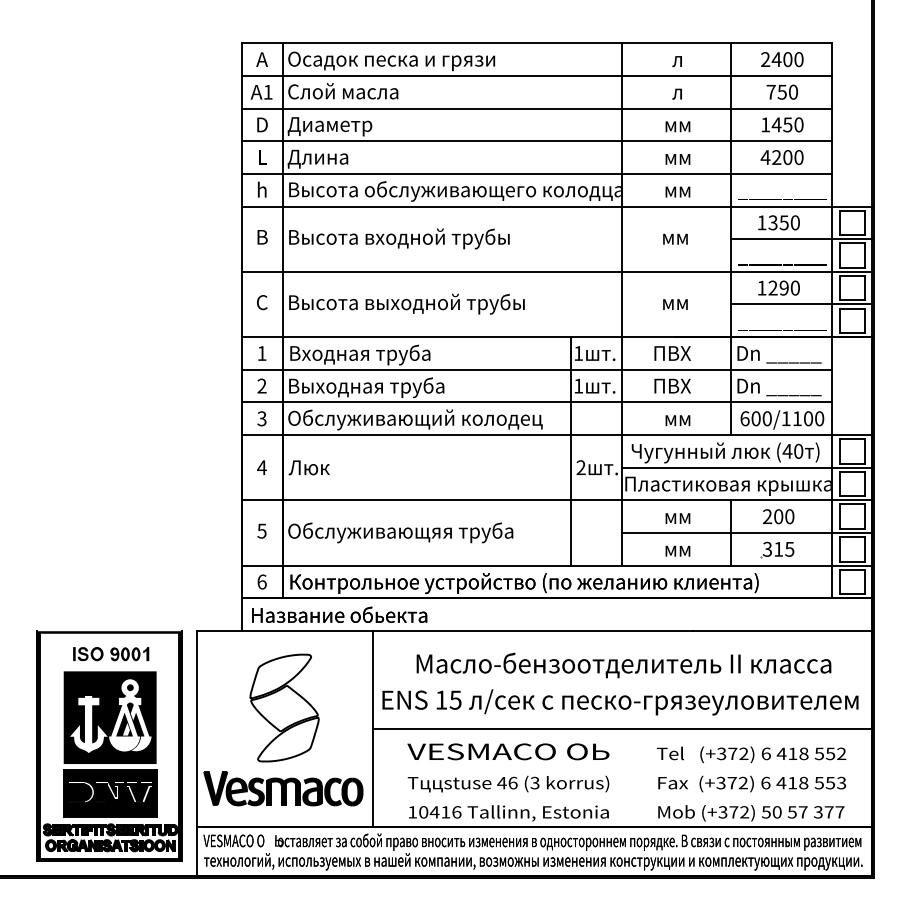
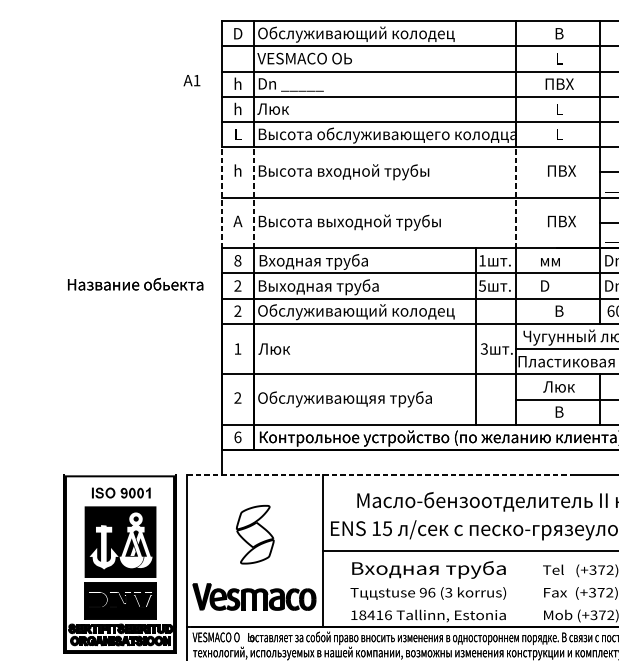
text: (261, 59) -> (237, 33), A -> D
text: (677, 59) -> (558, 33), л -> B
text: (422, 60) -> (361, 34), Осадок песка и грязи -> Обслуживающий колодец
text: (348, 91) -> (304, 58), Слой масла -> VESMACO OЬ
text: (261, 92) -> (191, 80), moved
text: (677, 92) -> (558, 59), л -> L
text: (262, 124) -> (238, 83), D -> h
text: (678, 124) -> (559, 83), мм -> ПВХ
text: (330, 126) -> (290, 85), Диаметр -> Dn _____
text: (261, 156) -> (237, 108), L -> h
text: (677, 157) -> (558, 109), мм -> L
text: (317, 160) -> (280, 111), Длина -> Люк
text: (261, 189) -> (237, 134), h -> L
text: (677, 190) -> (558, 134), мм -> L
text: (262, 236) -> (238, 170), B -> h
text: (681, 237) -> (561, 171), мм -> ПВХ
line: (241, 271) -> (222, 197), solid -> dashed
line: (282, 271) -> (253, 197), solid -> dashed
line: (622, 271) -> (516, 197), solid -> dashed
text: (261, 302) -> (237, 221), C -> A
text: (681, 302) -> (561, 221), мм -> ПВХ
text: (261, 353) -> (237, 260), 1 -> 8
text: (672, 353) -> (555, 260), ПВХ -> мм
text: (578, 385) -> (482, 285), 1 -> 5
text: (673, 385) -> (555, 285), ПВХ -> D
text: (677, 418) -> (558, 311), мм -> B
text: (261, 419) -> (237, 311), 3 -> 2
text: (261, 467) -> (237, 348), 4 -> 1
text: (580, 468) -> (483, 349), 2 -> 3
text: (677, 516) -> (558, 386), мм -> Люк
text: (261, 530) -> (237, 397), 5 -> 2
text: (677, 549) -> (558, 412), мм -> B
text: (339, 614) -> (135, 283), moved
line: (444, 631) -> (378, 475), solid -> dashed
part: (284, 707) -> (255, 534), size x0.7
text: (508, 753) -> (428, 569), VESMACO OЬ -> Входная труба
text: (501, 782) -> (422, 592), 46 -> 96
text: (423, 812) -> (362, 615), 10416 -> 18416

